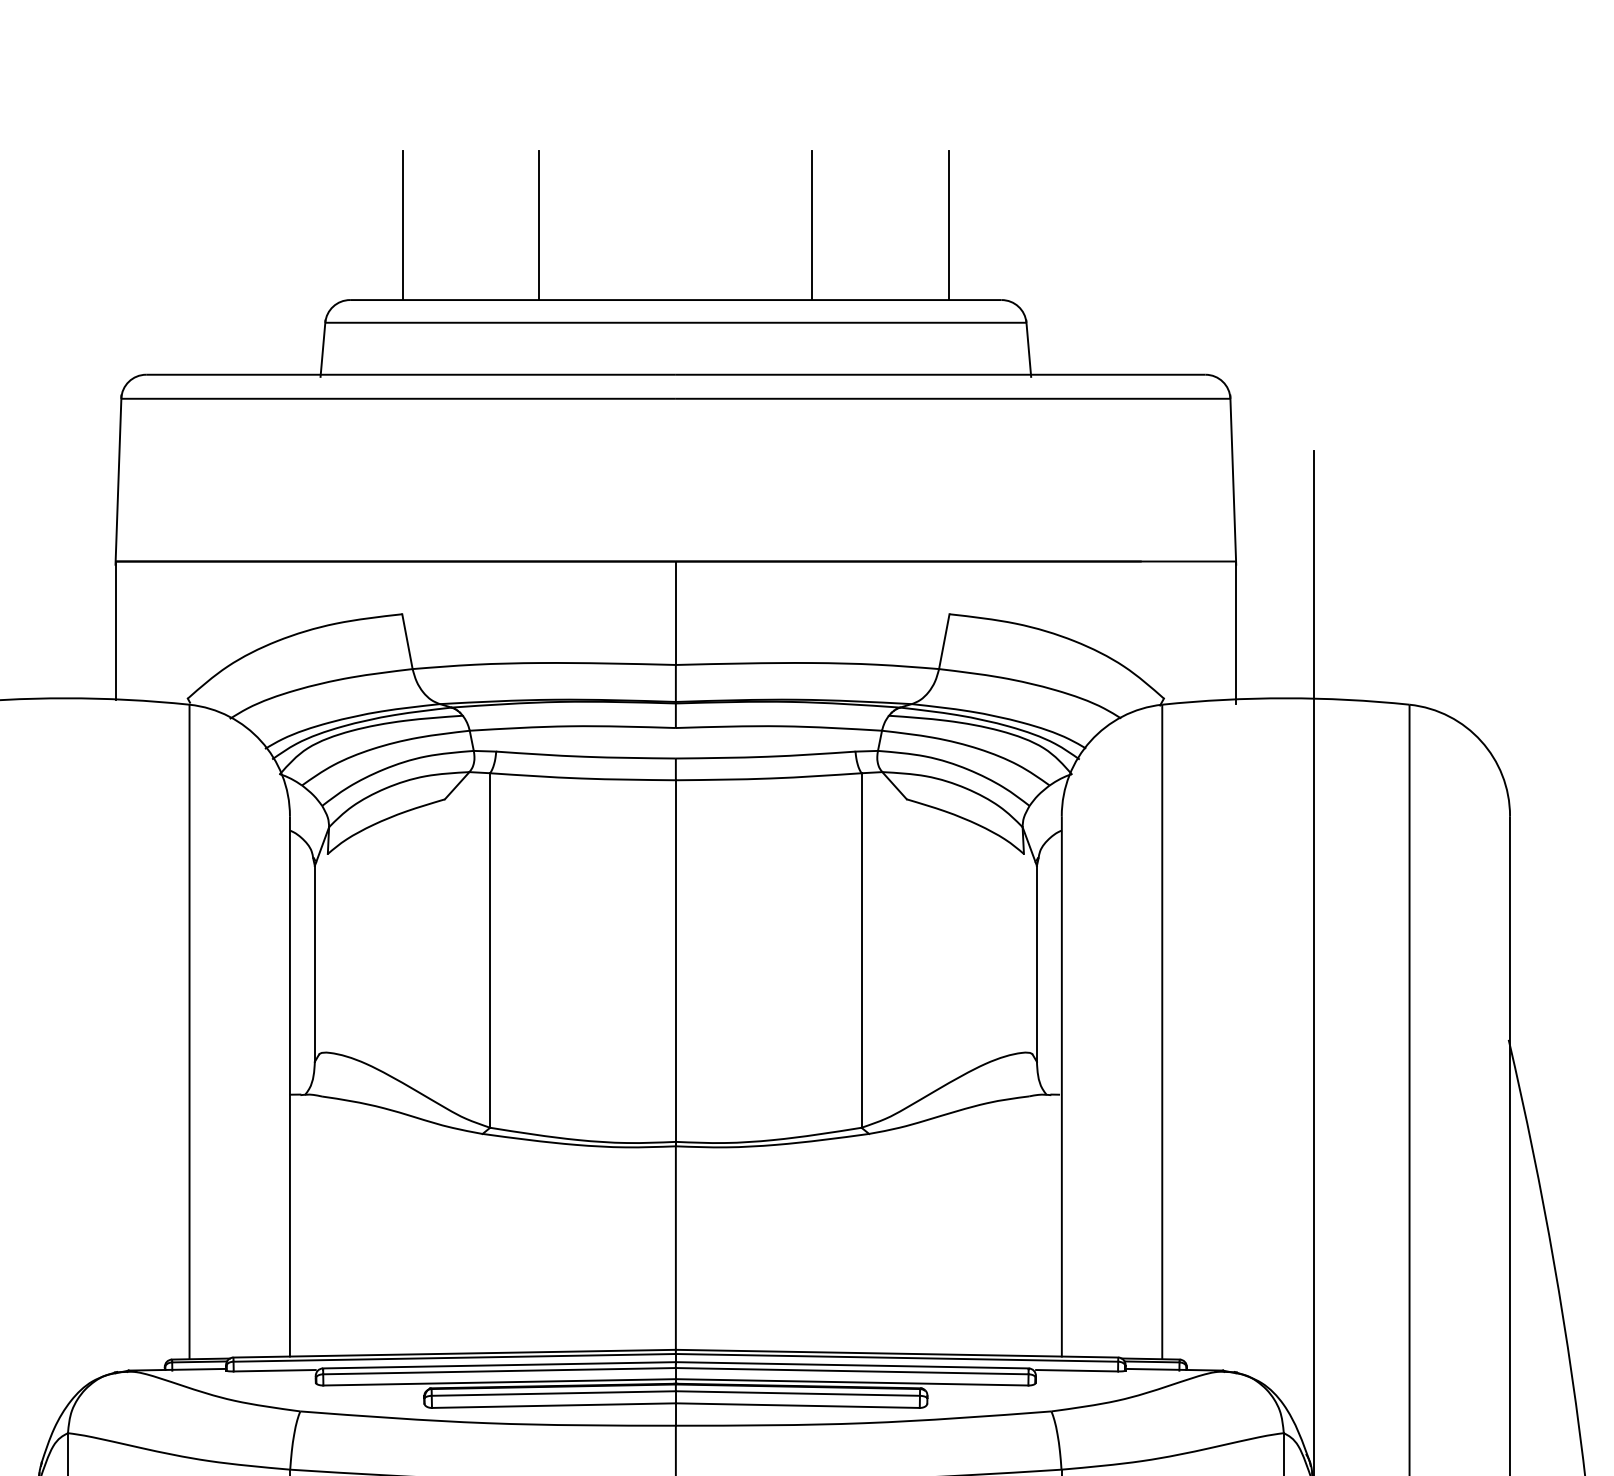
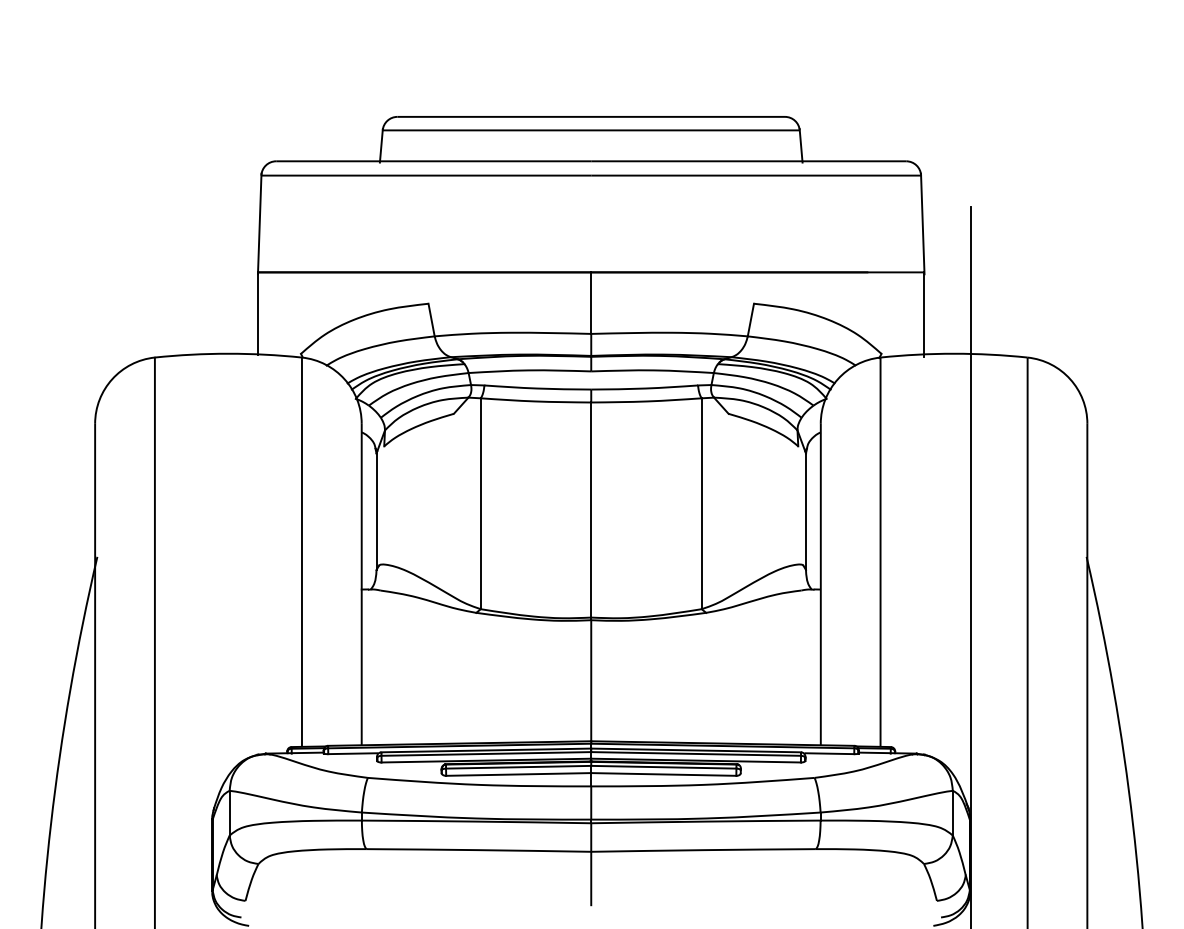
line: (402, 225) -> (428, 72), removed
line: (540, 225) -> (510, 72), removed
line: (812, 225) -> (672, 72), removed
line: (948, 225) -> (753, 72), removed

